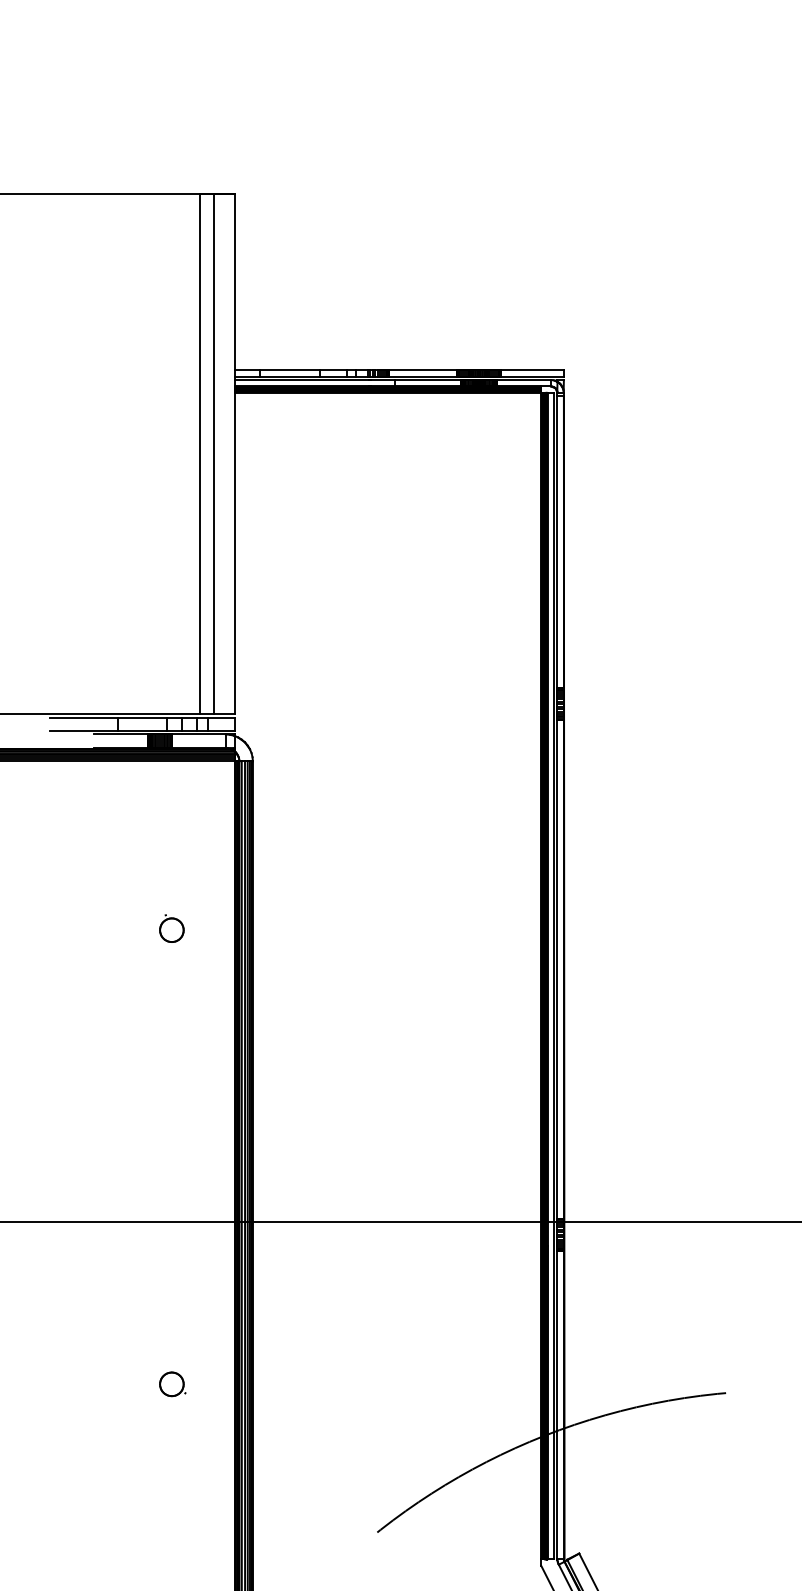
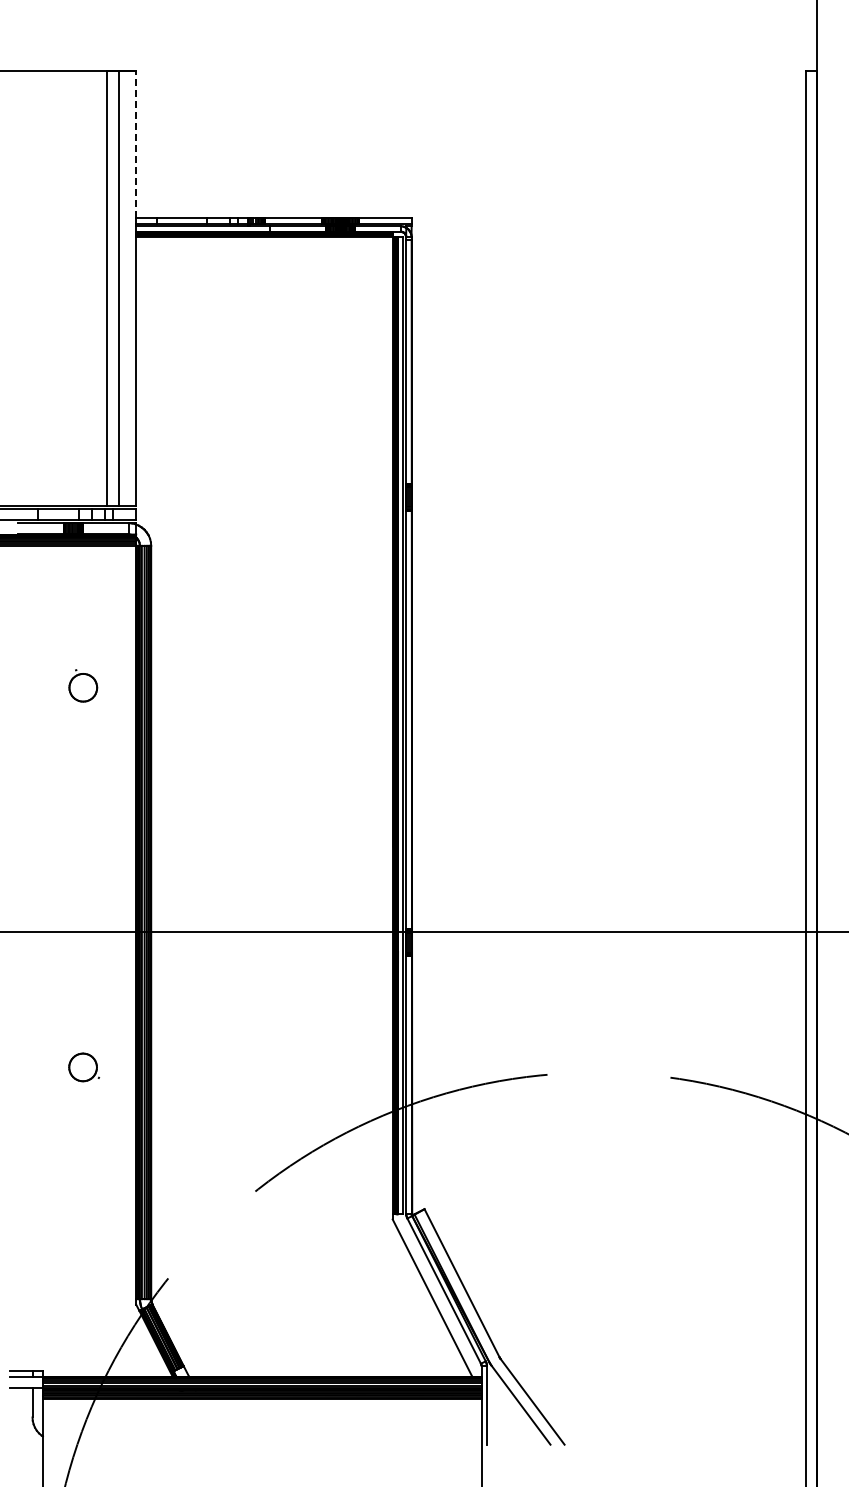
line: (235, 282) -> (136, 144), solid -> dashed
part: (172, 928) -> (83, 685), size x1.4
part: (172, 1384) -> (83, 1067), size x1.4

